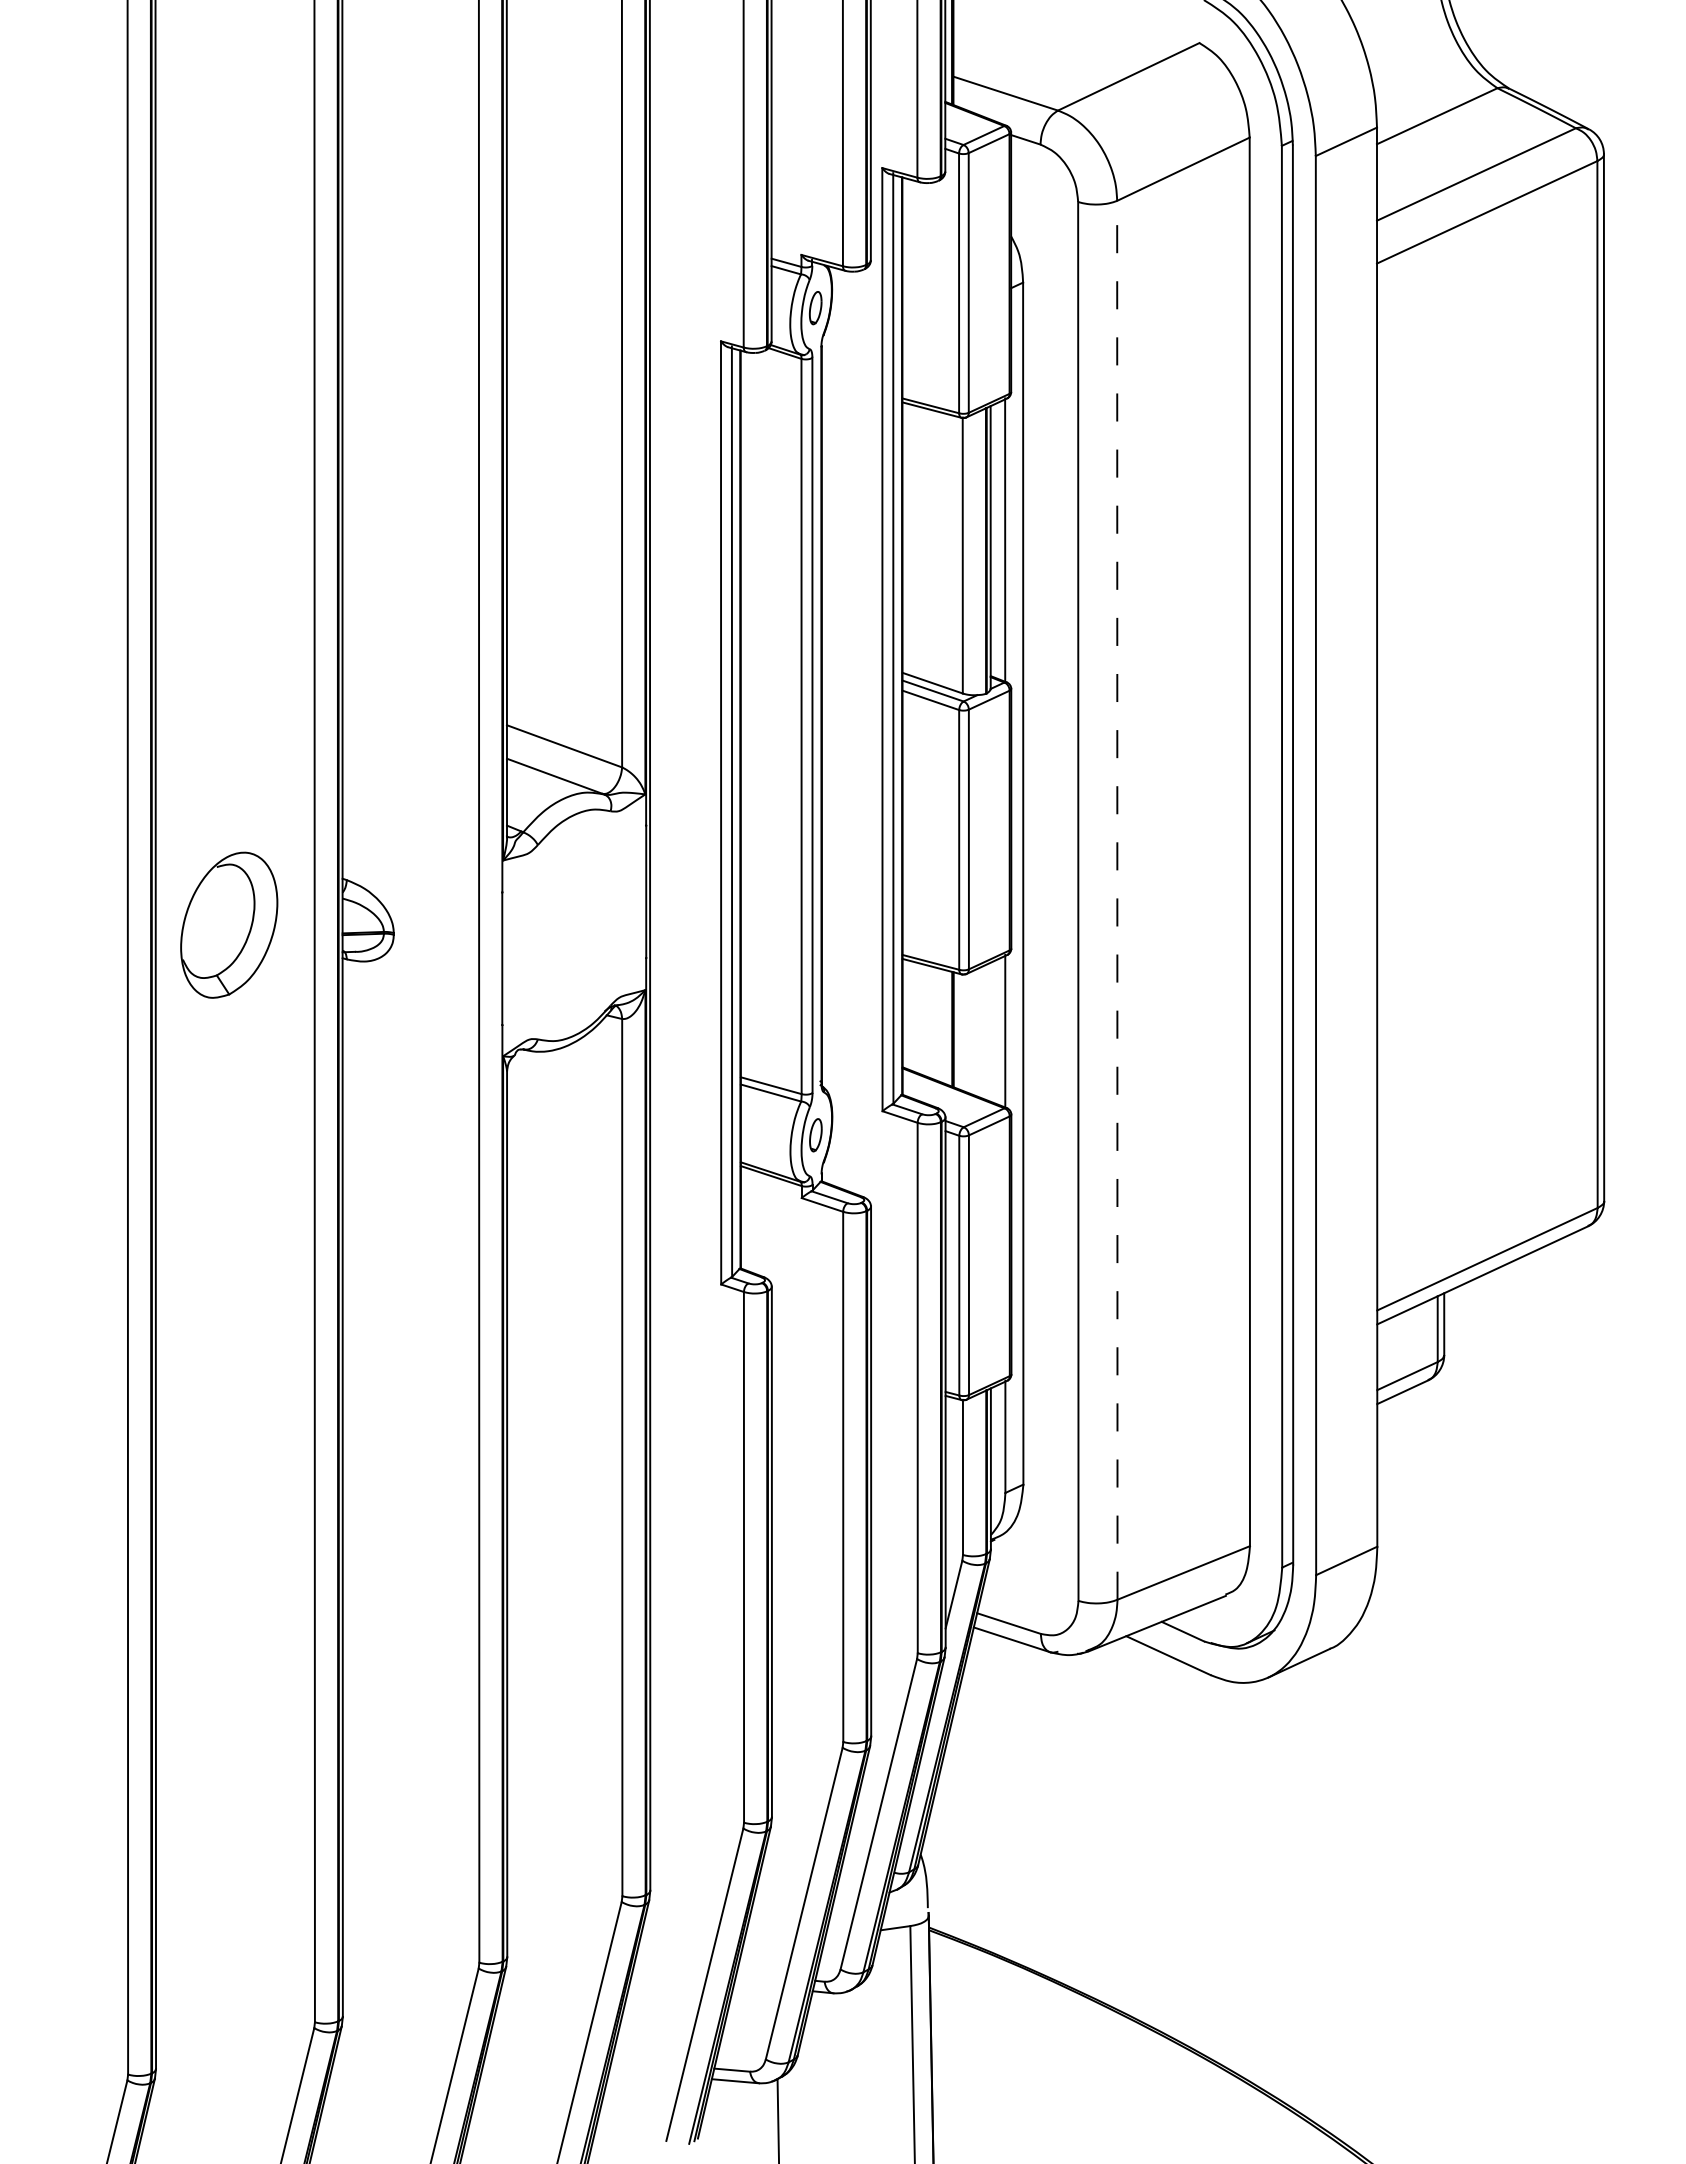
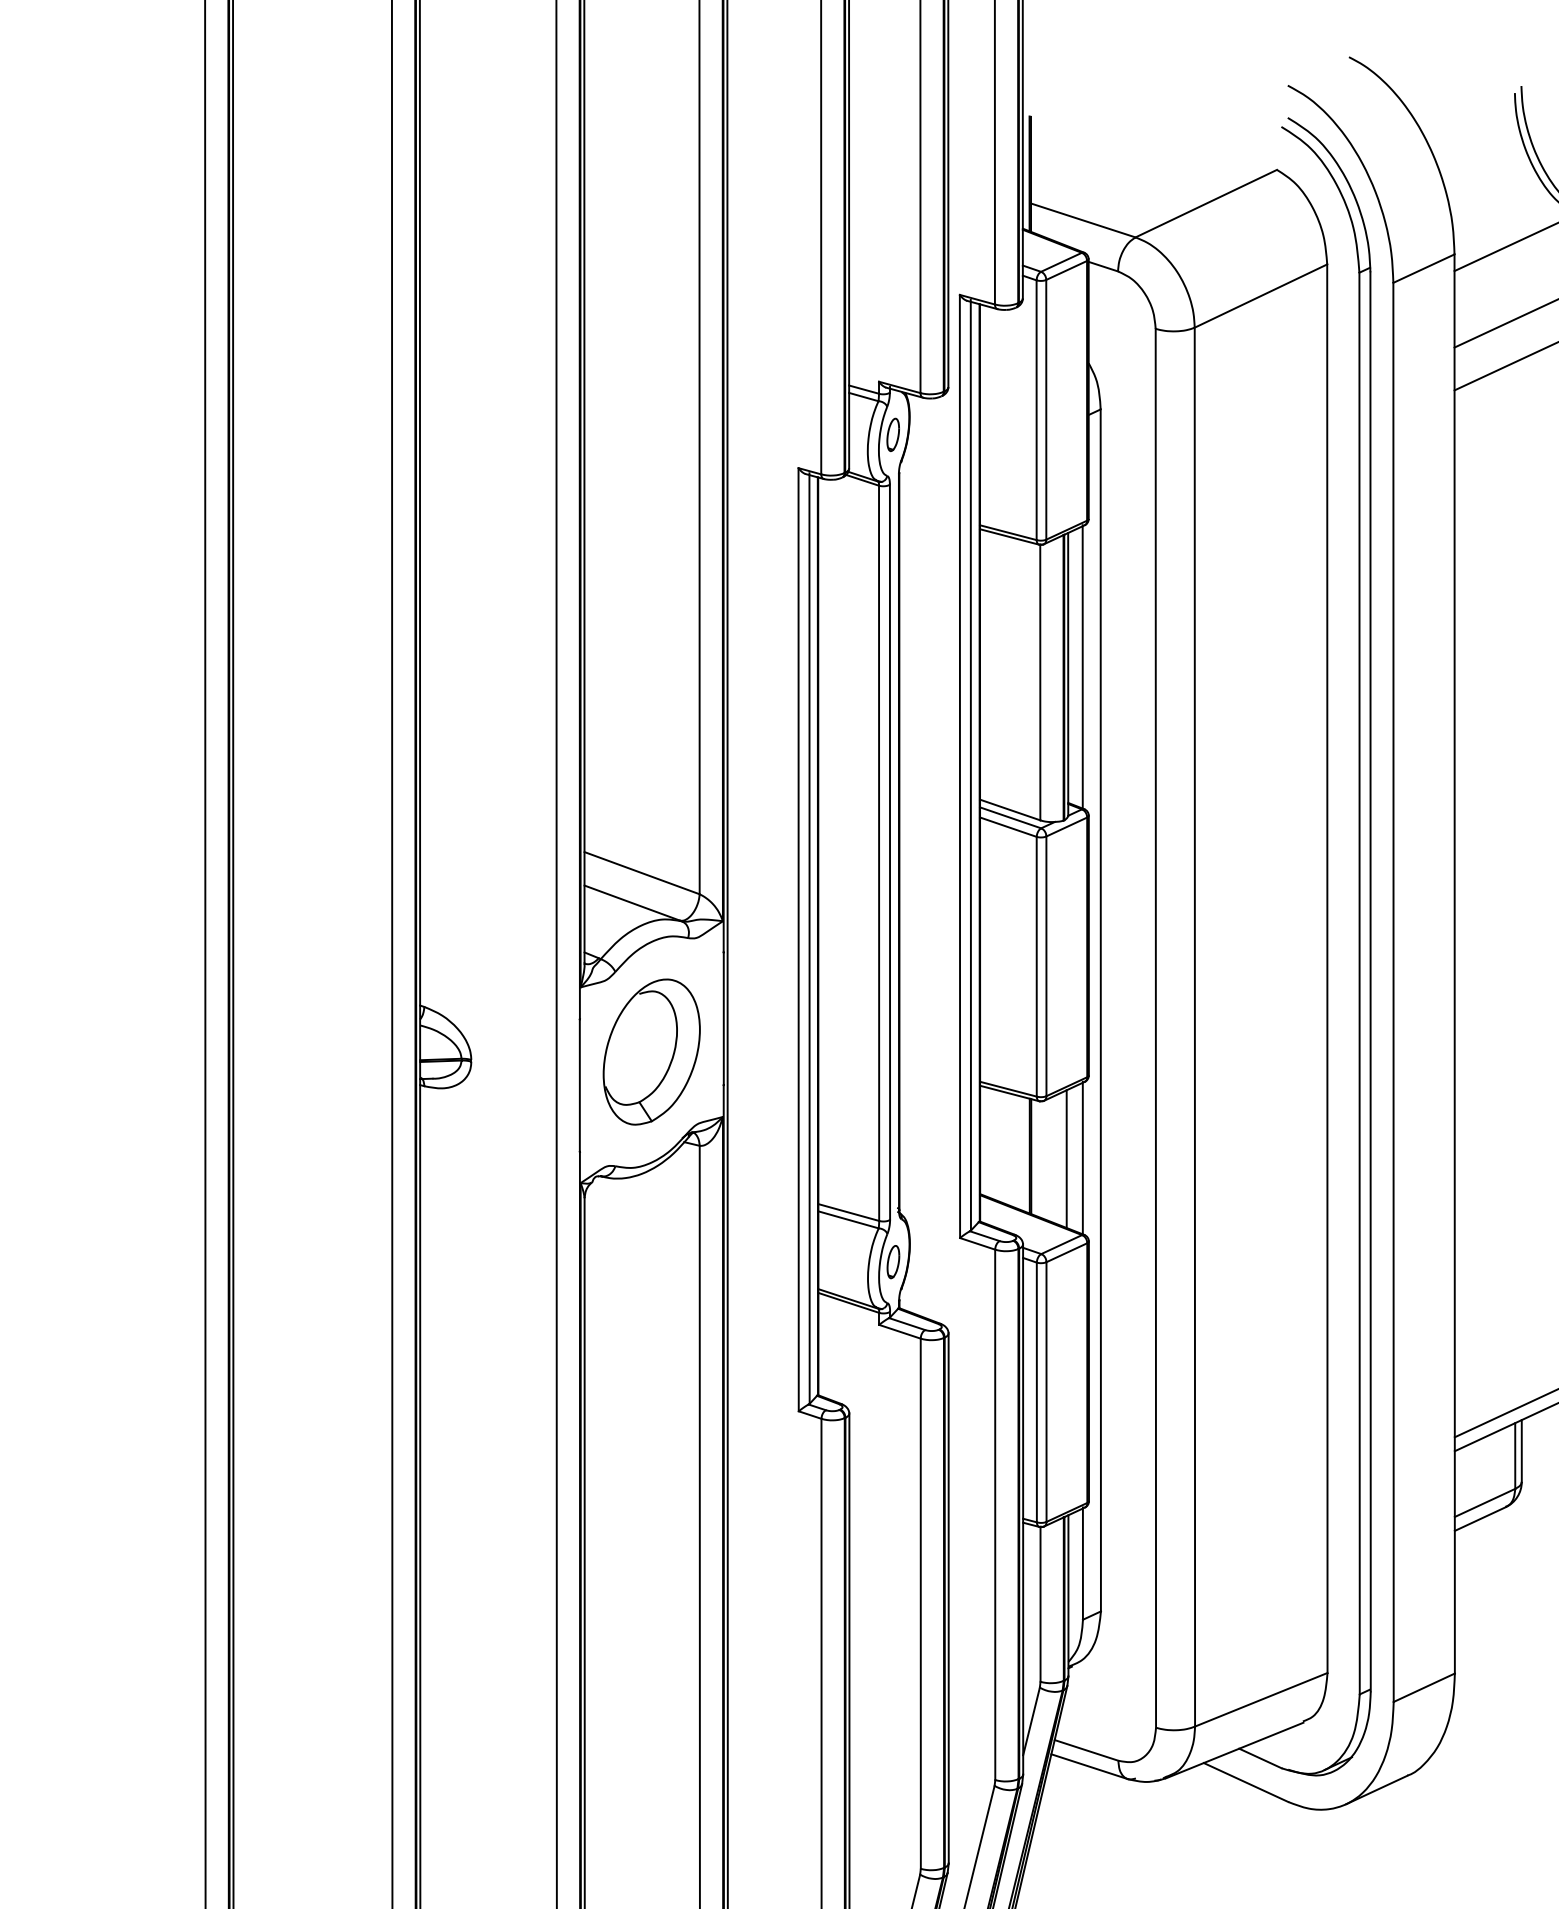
line: (1117, 899) -> (1195, 1026), dashed -> solid
part: (229, 924) -> (652, 1051), moved
line: (989, 1032) -> (1067, 1159), added

